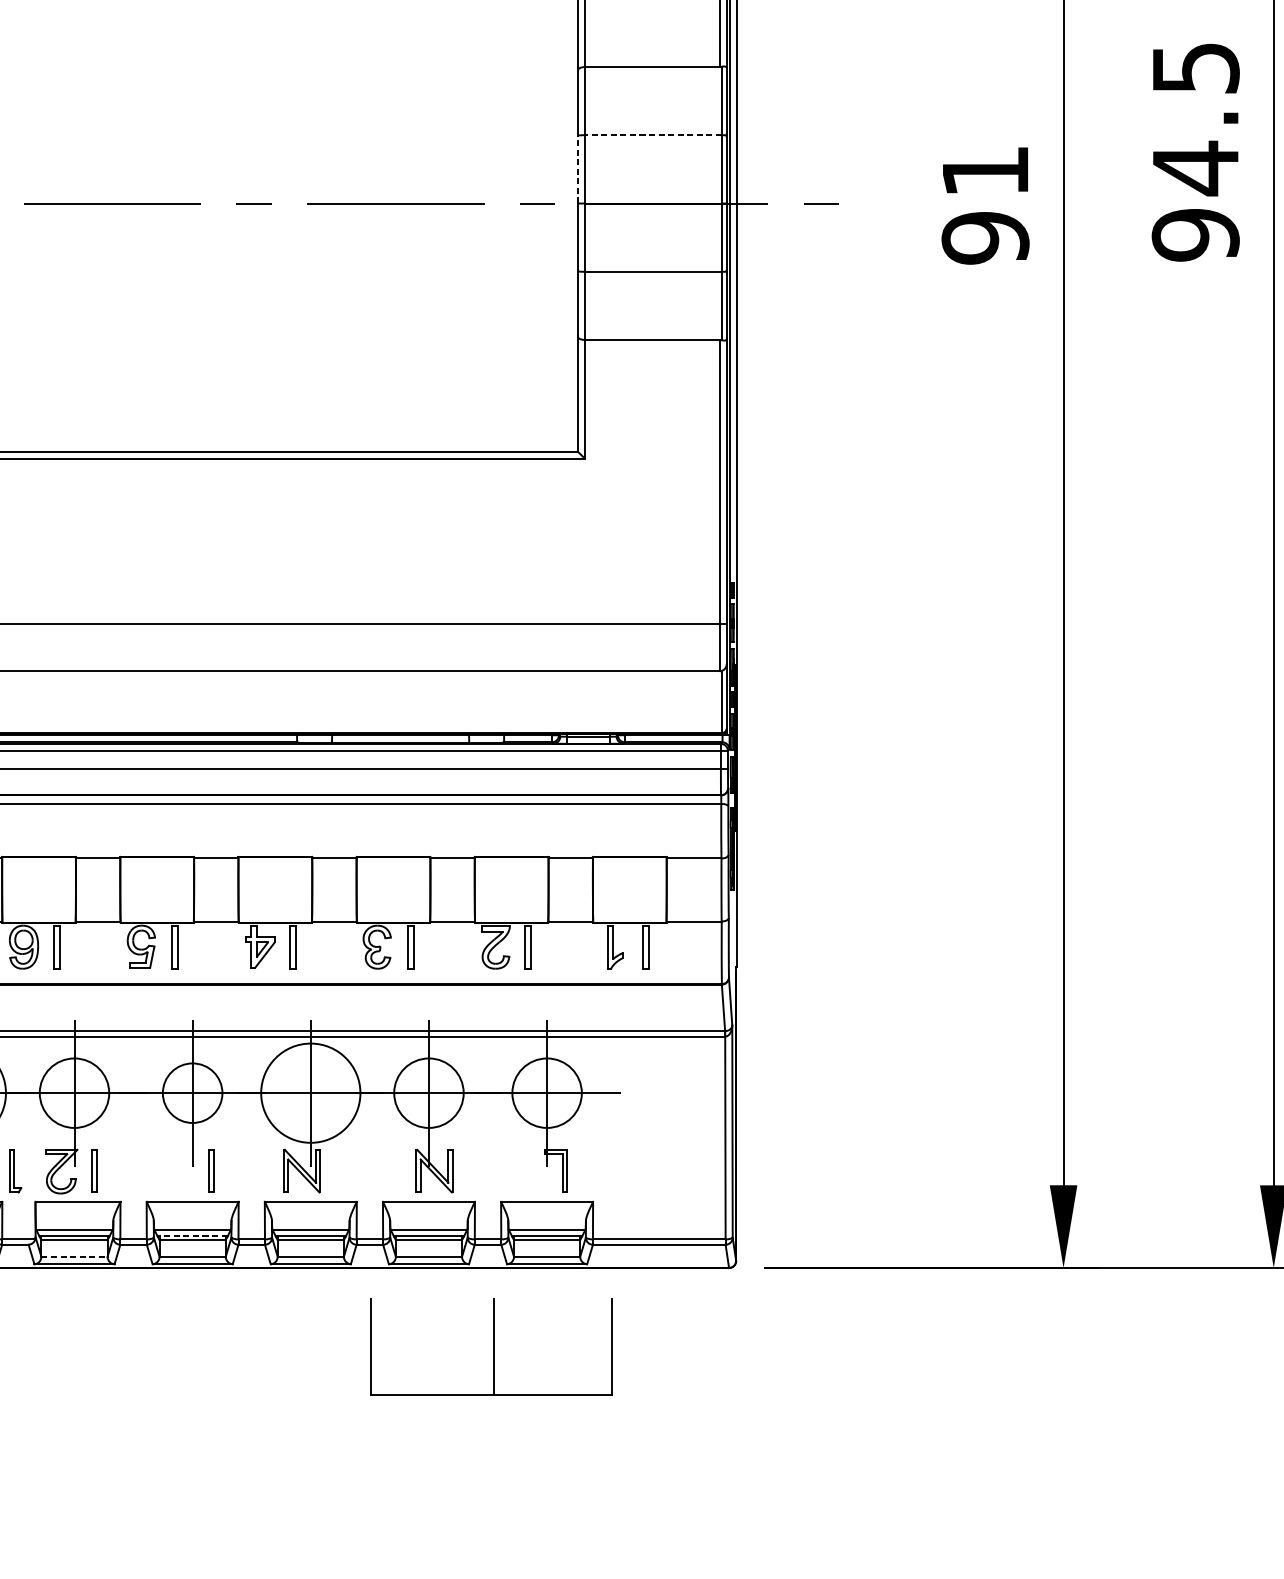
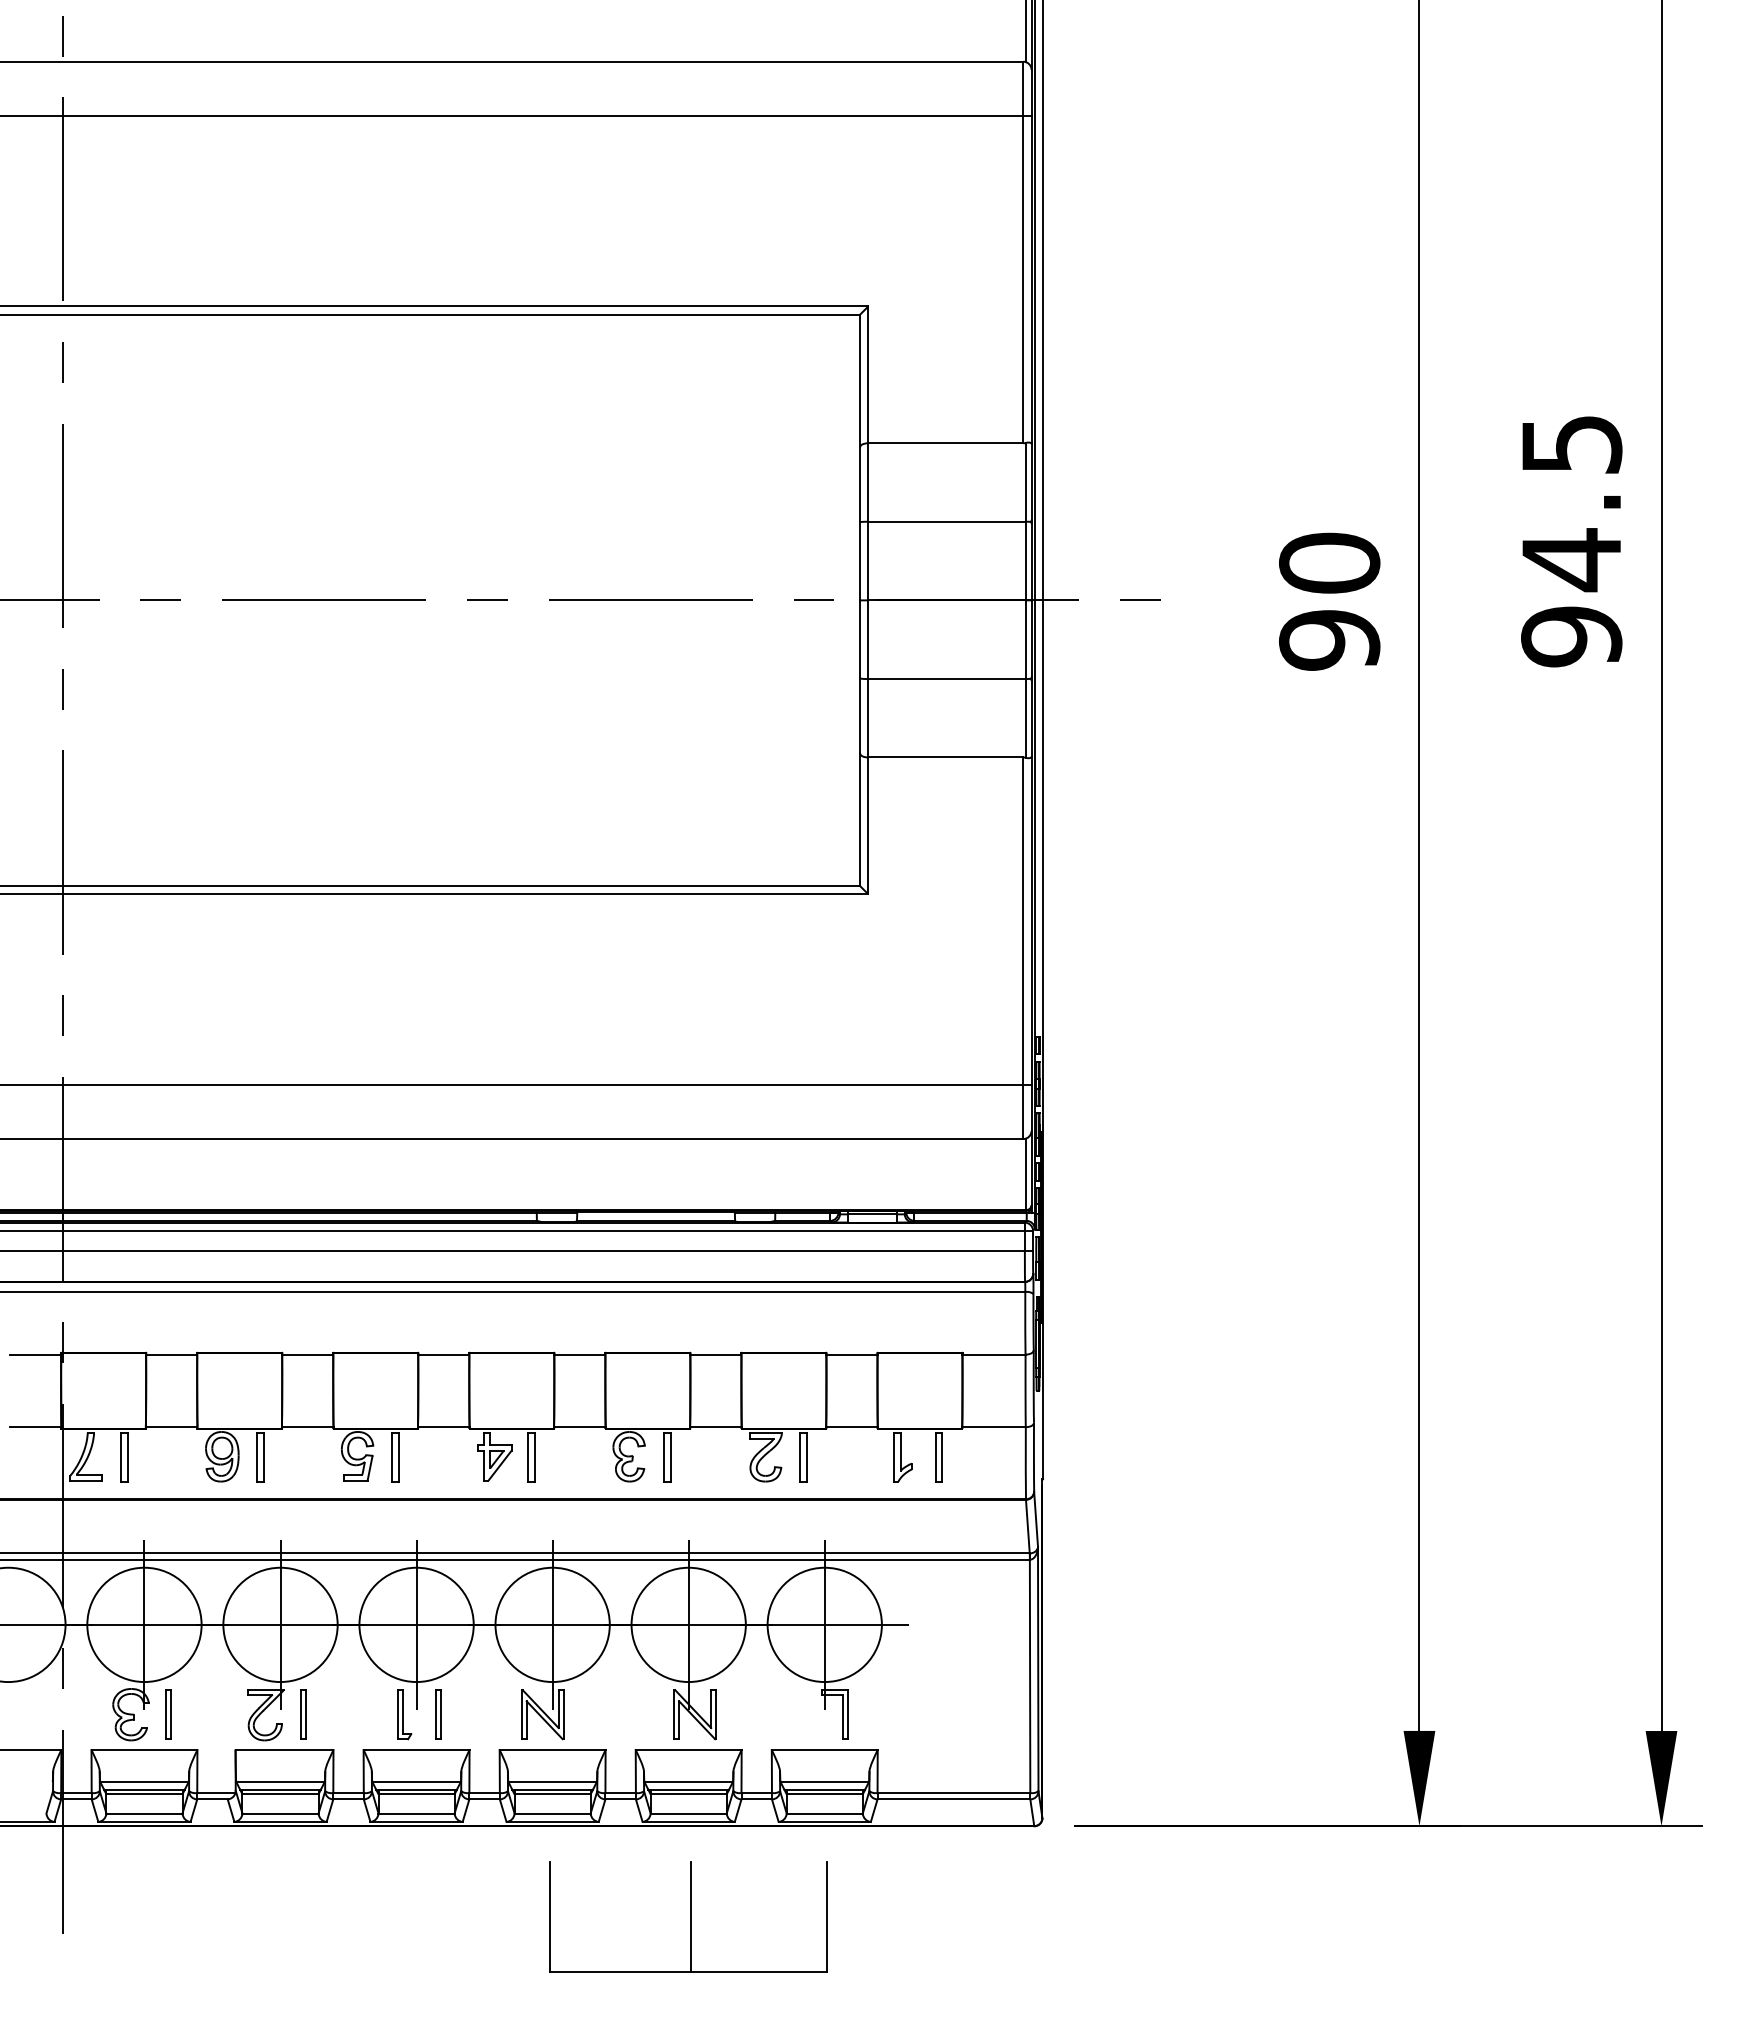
line: (653, 135) -> (947, 521), dashed -> solid
line: (578, 168) -> (860, 560), dashed -> solid
text: (985, 170) -> (1329, 562), 91 -> 90
circle: (74, 1092) -> (280, 1624), size x1.43
circle: (192, 1092) -> (416, 1624), size x1.67
circle: (428, 1092) -> (688, 1624), size x1.43
circle: (546, 1092) -> (824, 1624), size x1.43
part: (15, 1171) -> (404, 1714), moved
line: (192, 1236) -> (416, 1789), dashed -> solid
line: (75, 1256) -> (281, 1813), dashed -> solid
part: (491, 1346) -> (688, 1916), moved

